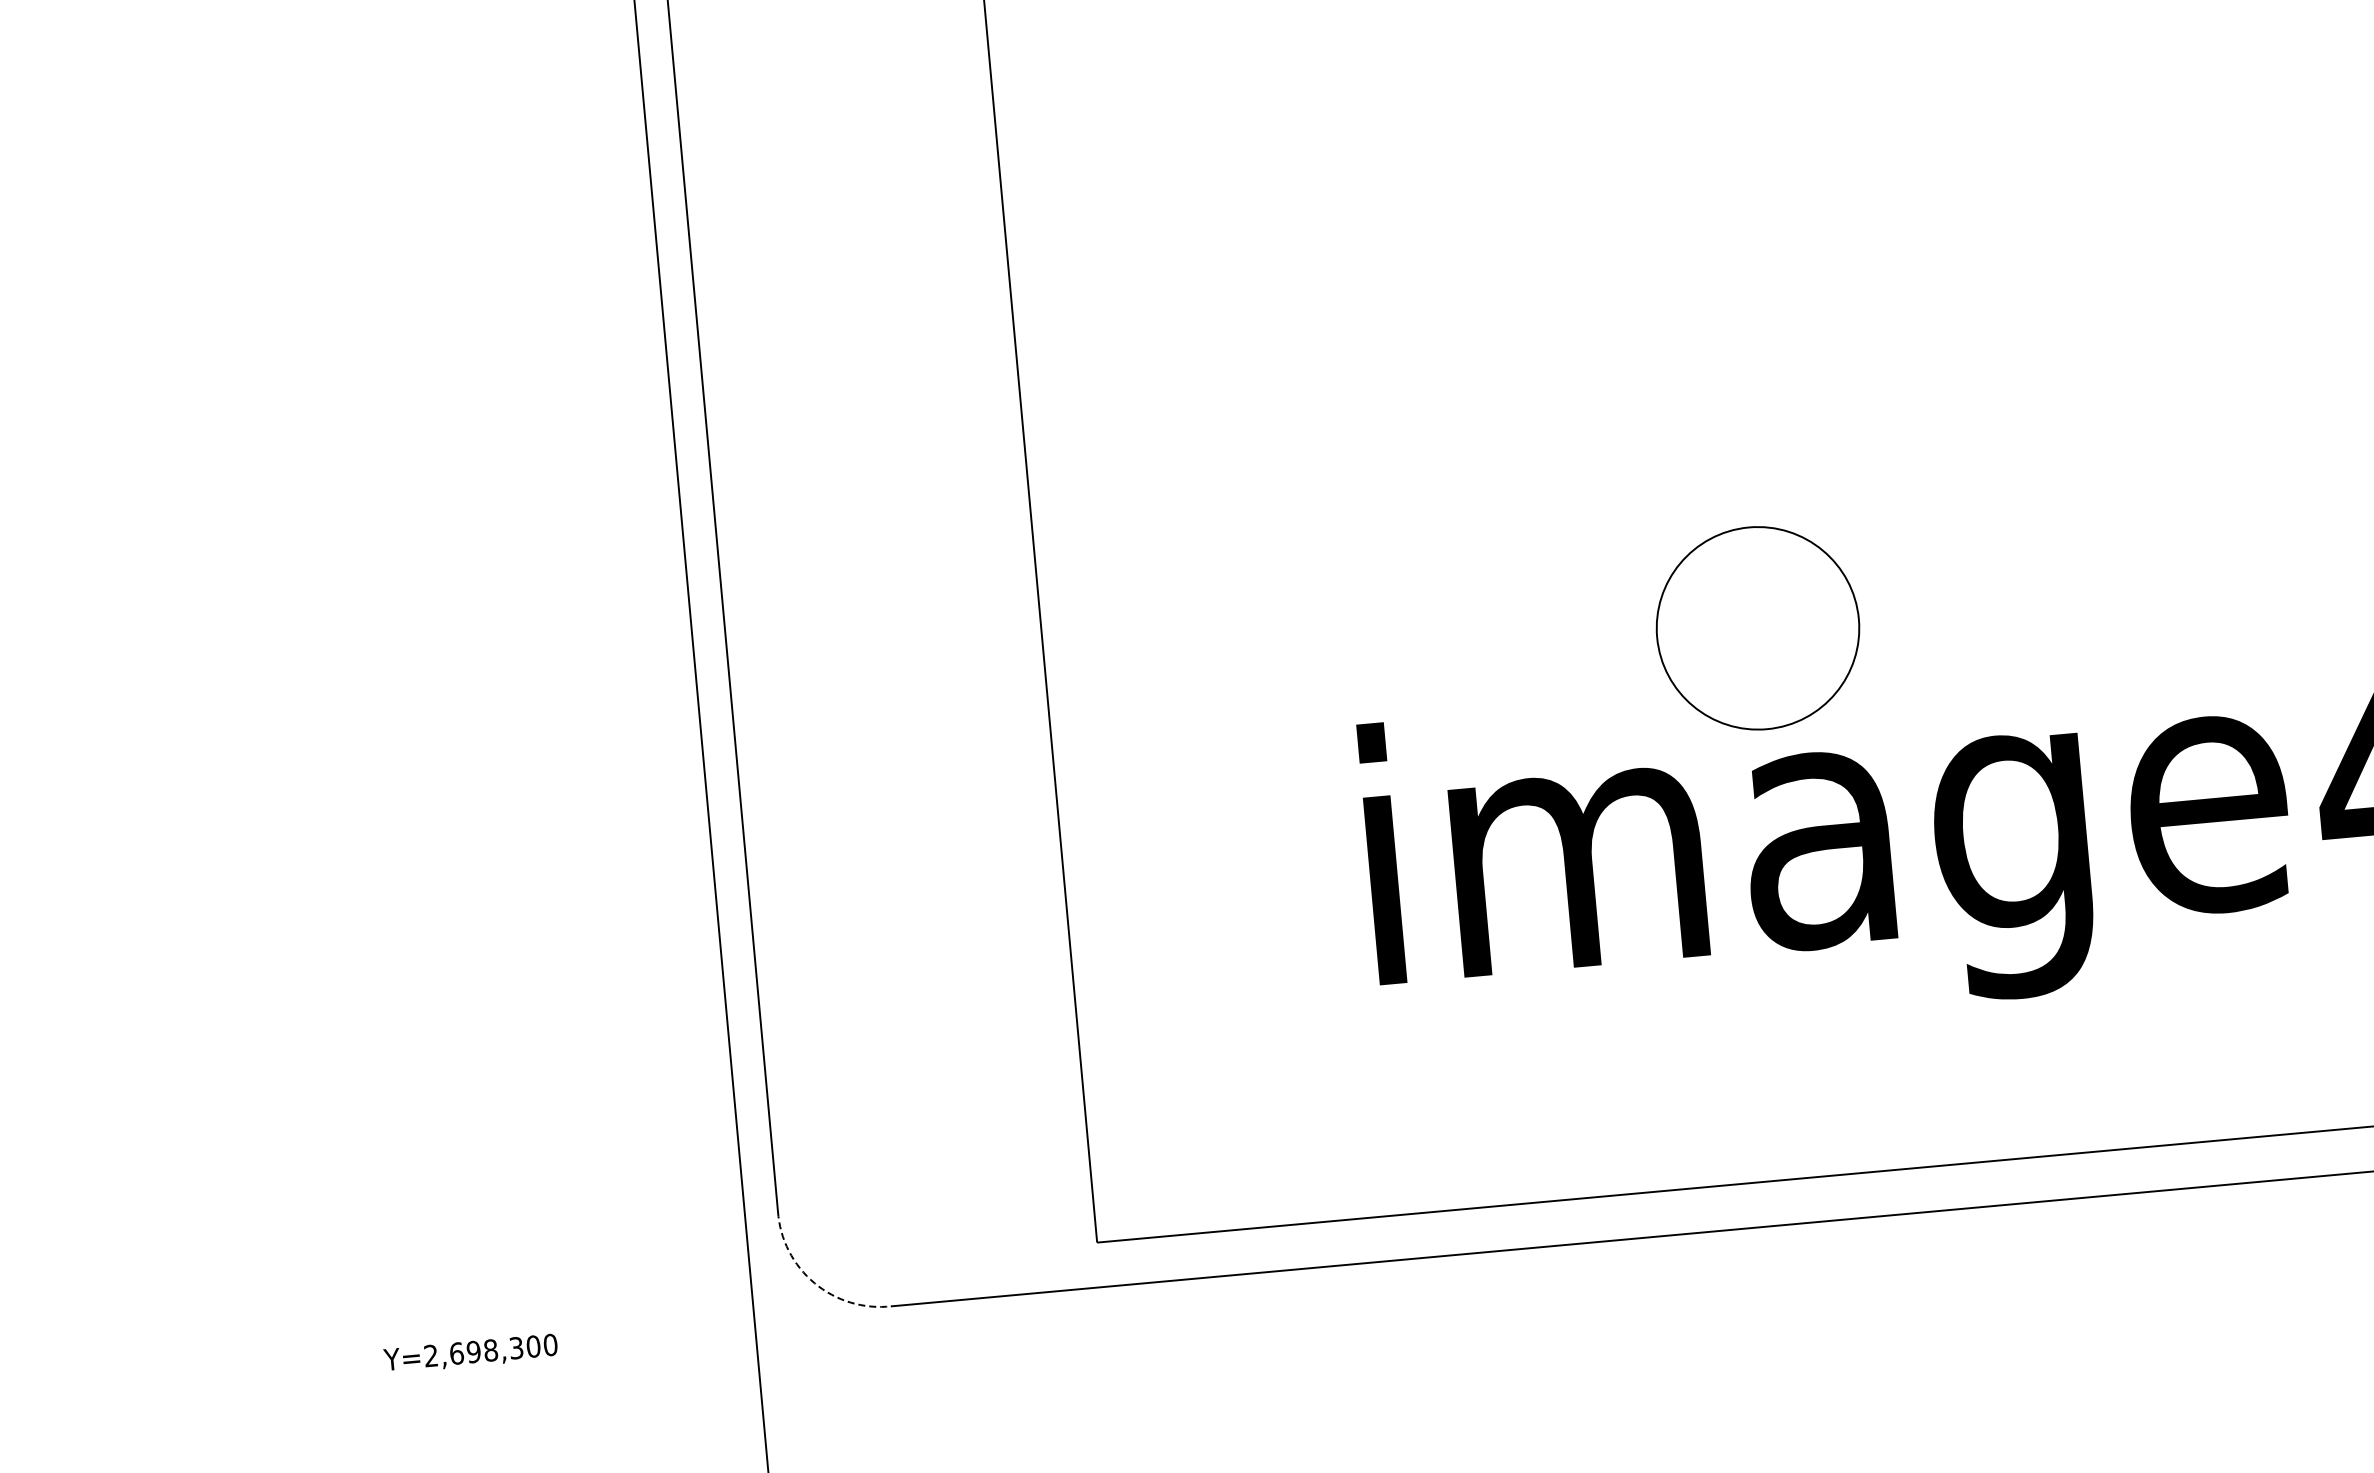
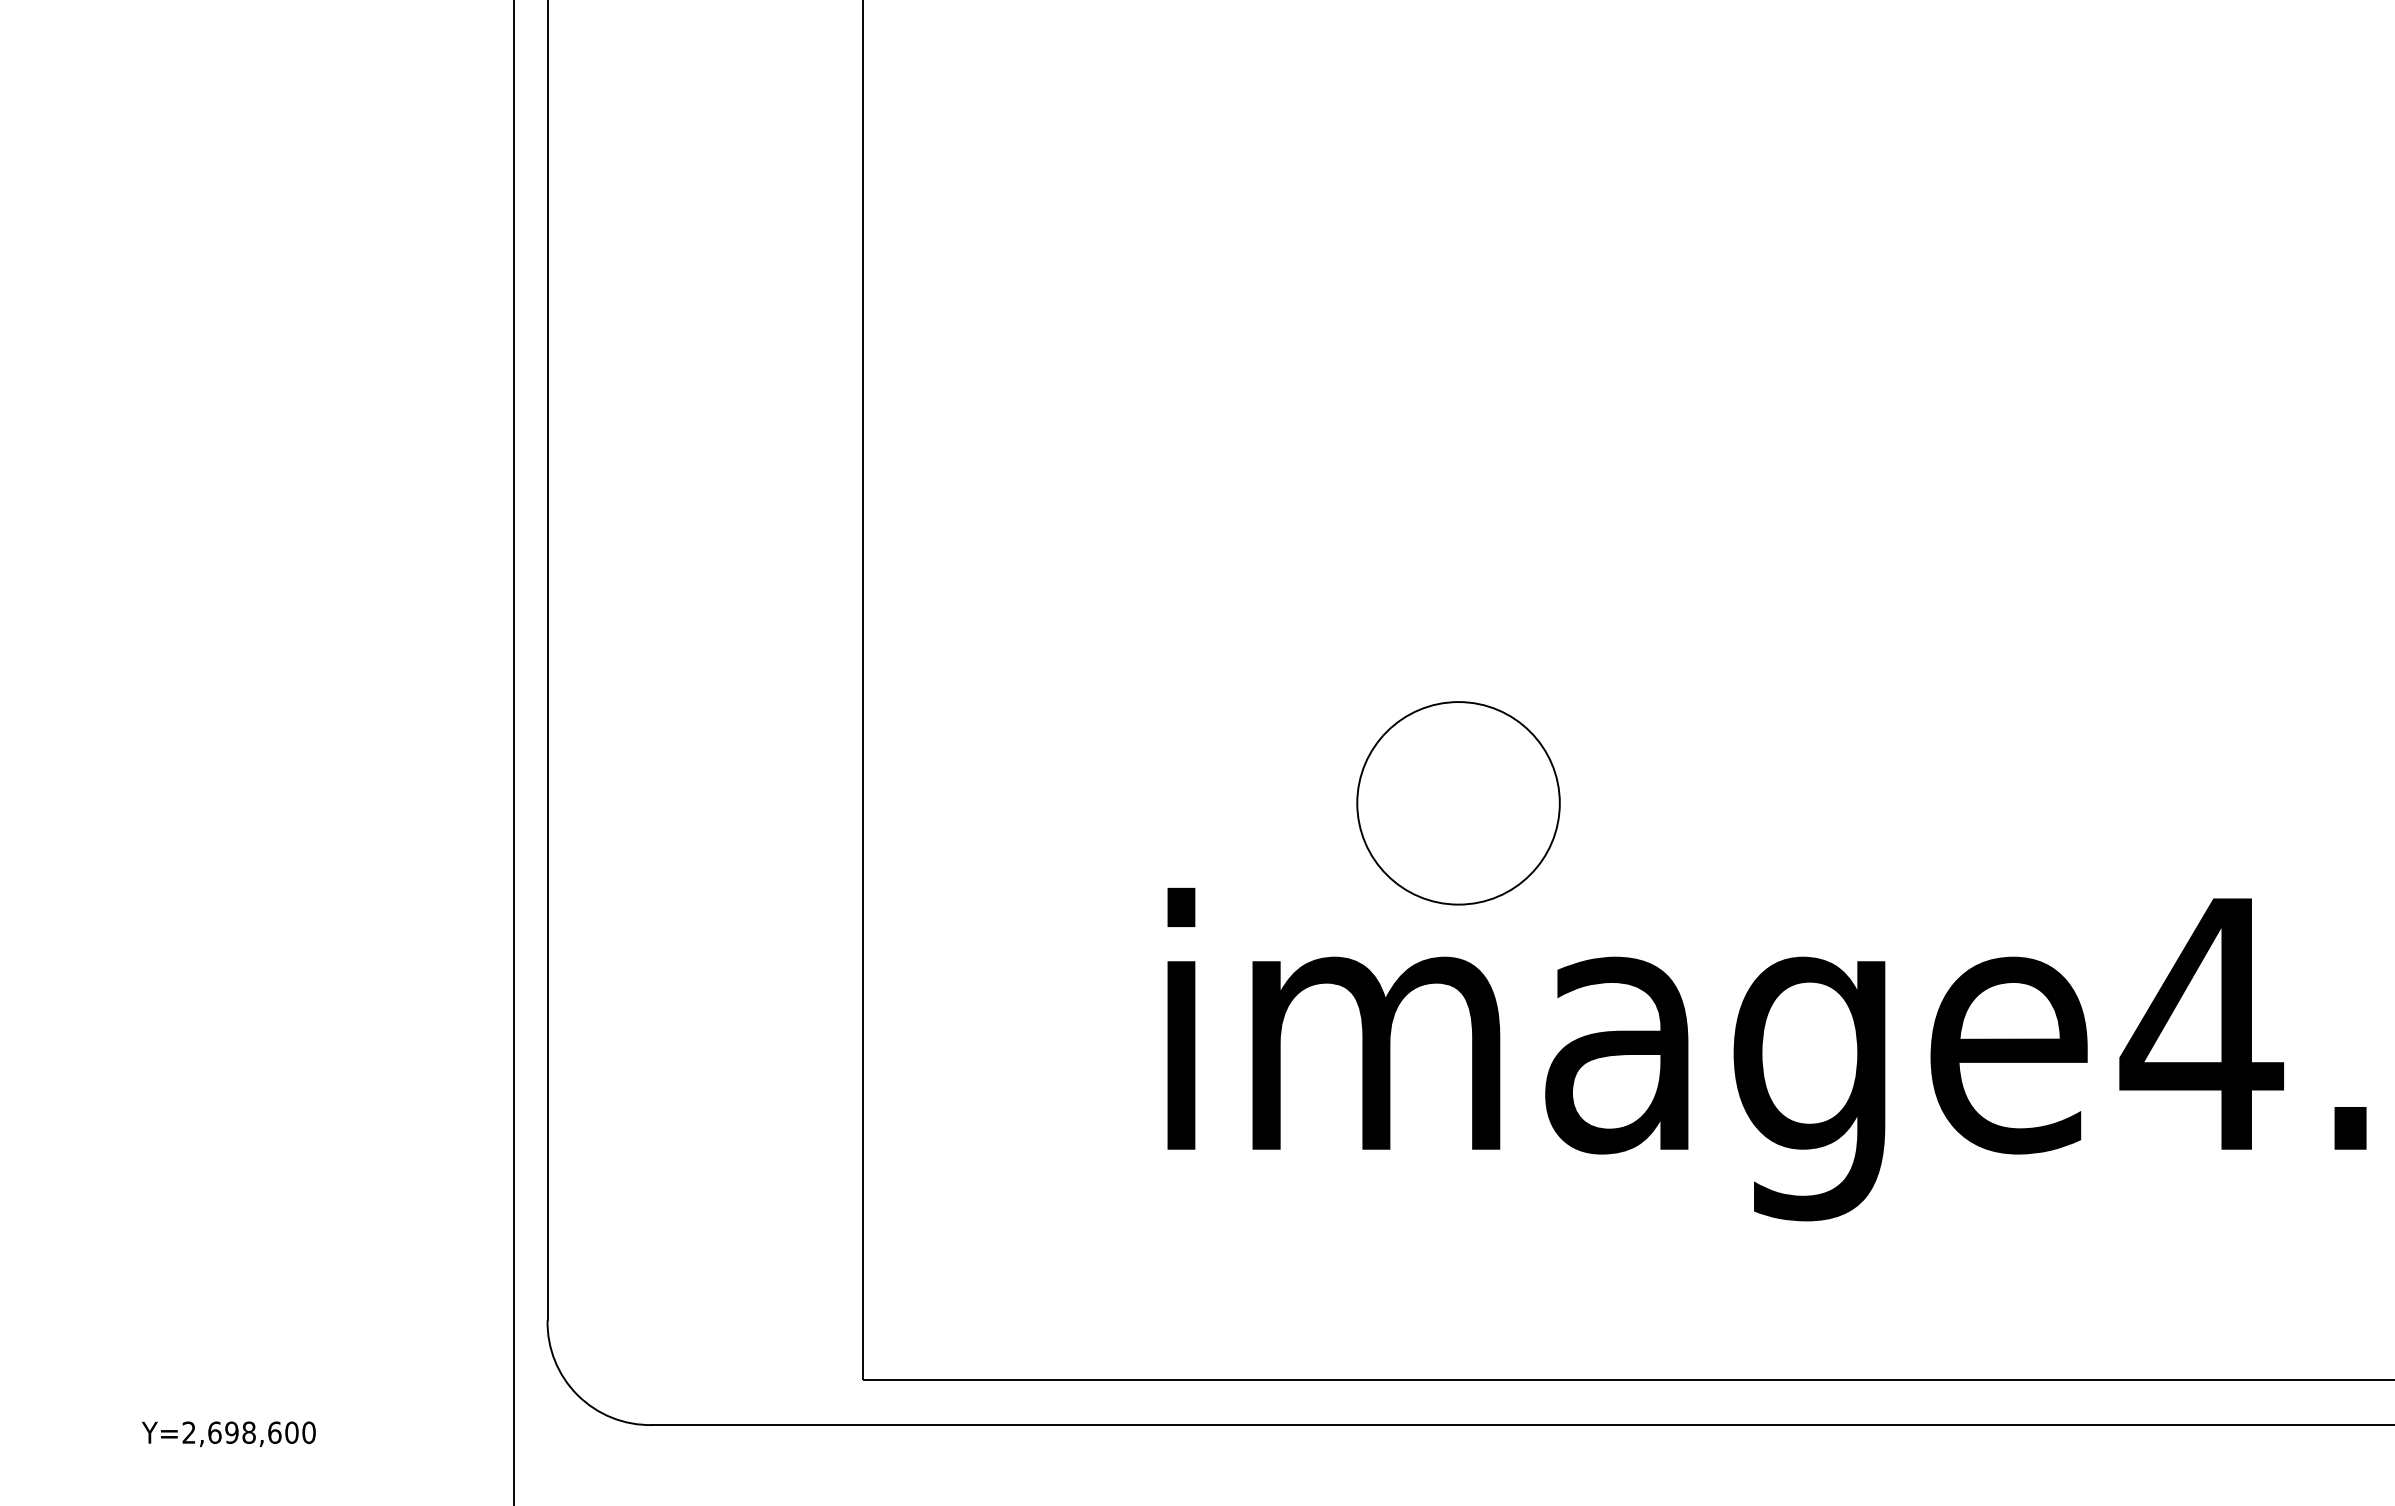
circle: (1757, 628) -> (1458, 803), moved
arc: (814, 1283) -> (577, 1395), dashed -> solid
text: (516, 1347) -> (274, 1432), Y=2,698,300 -> Y=2,698,600

